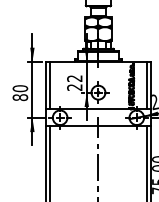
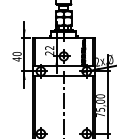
text: (19, 97) -> (16, 59), 80 -> 40

